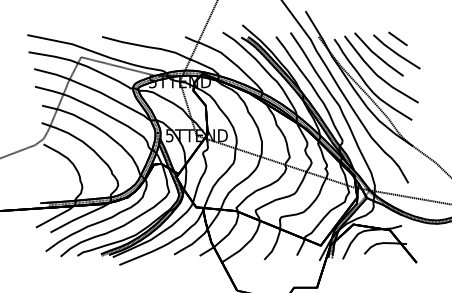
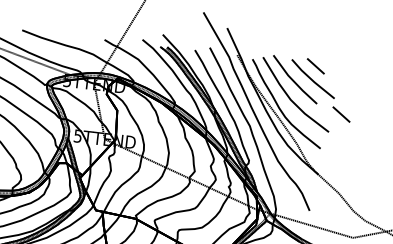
line: (428, 83) -> (341, 114), added

